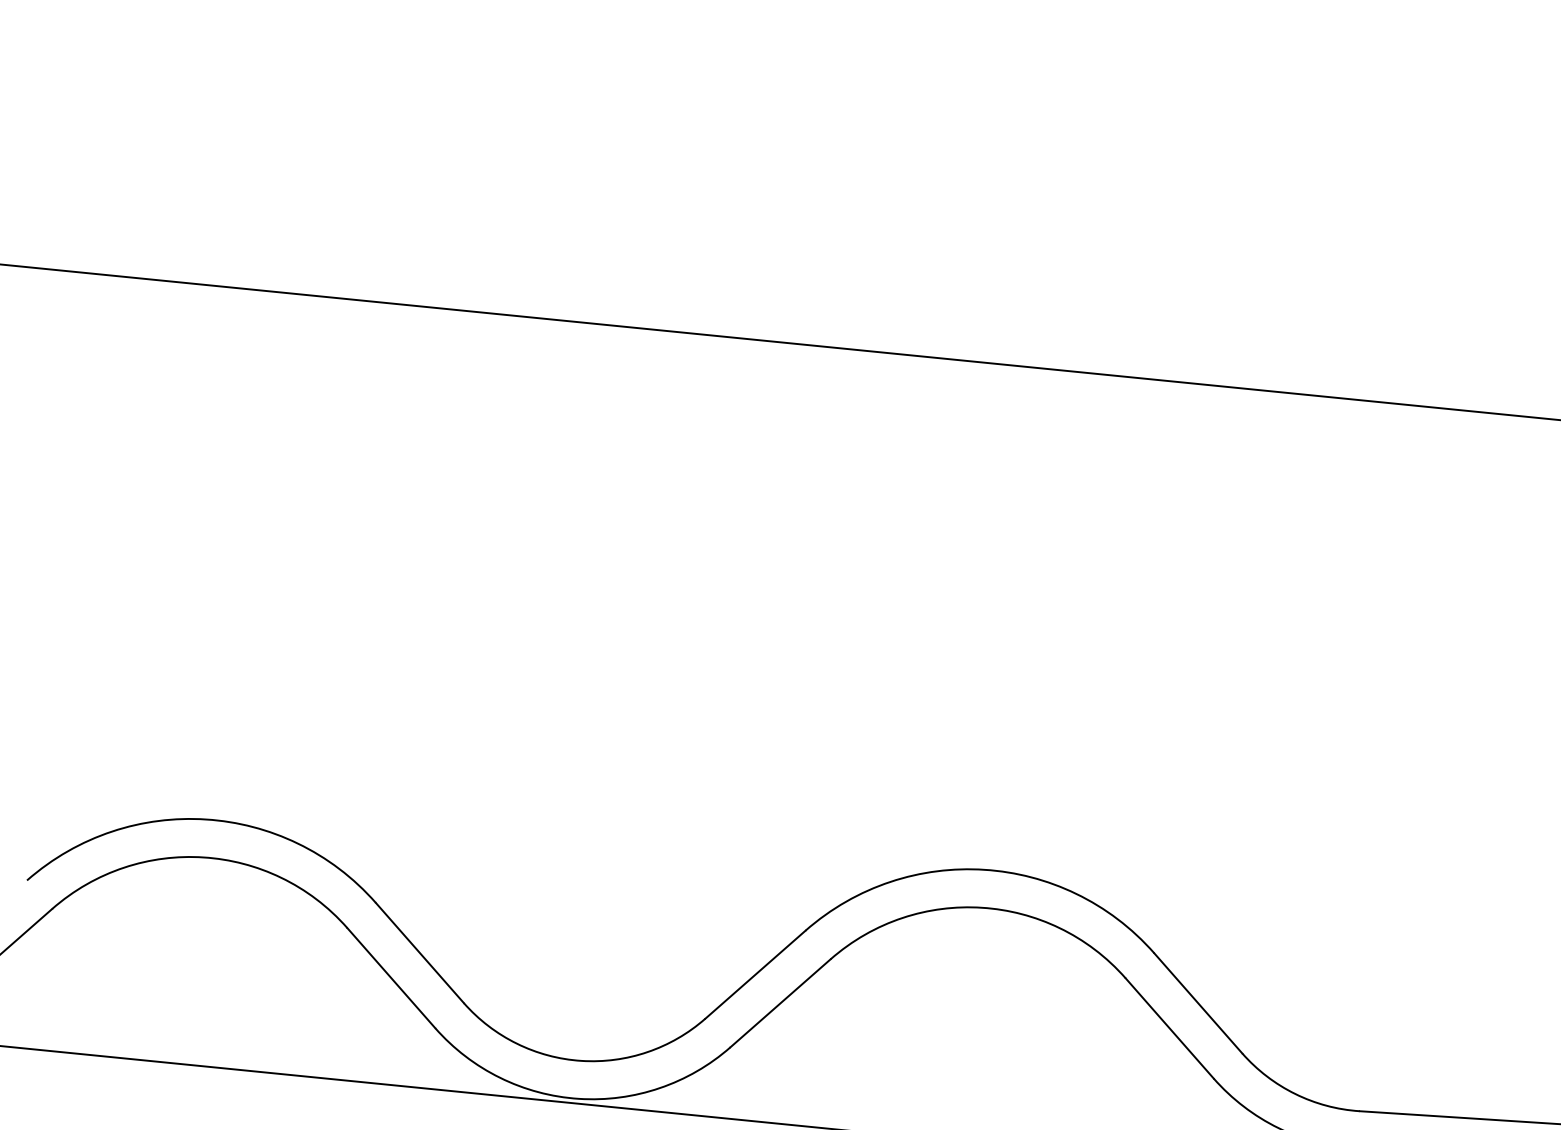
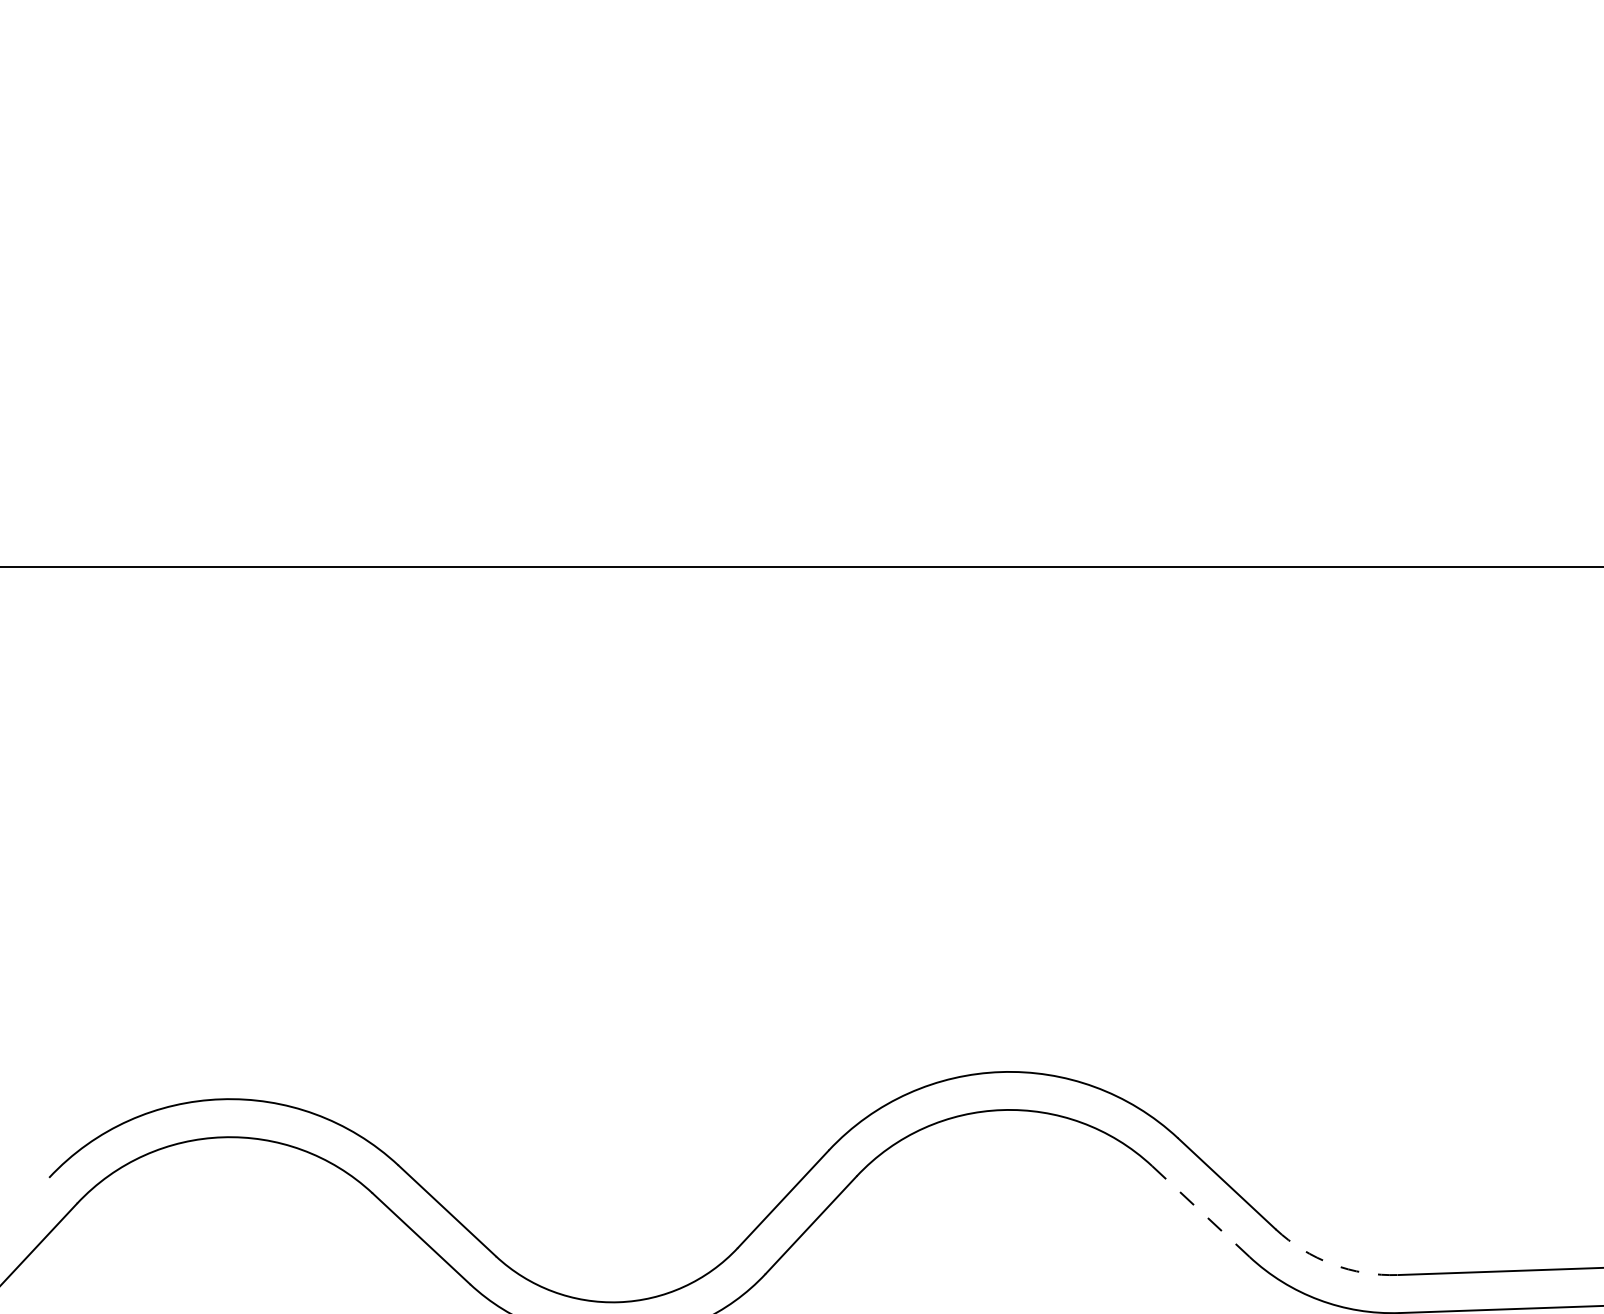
line: (1169, 1028) -> (1200, 1211), solid -> dashed
arc: (1295, 1094) -> (1332, 1264), solid -> dashed

